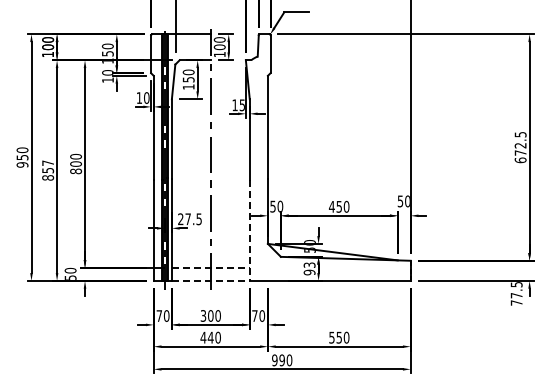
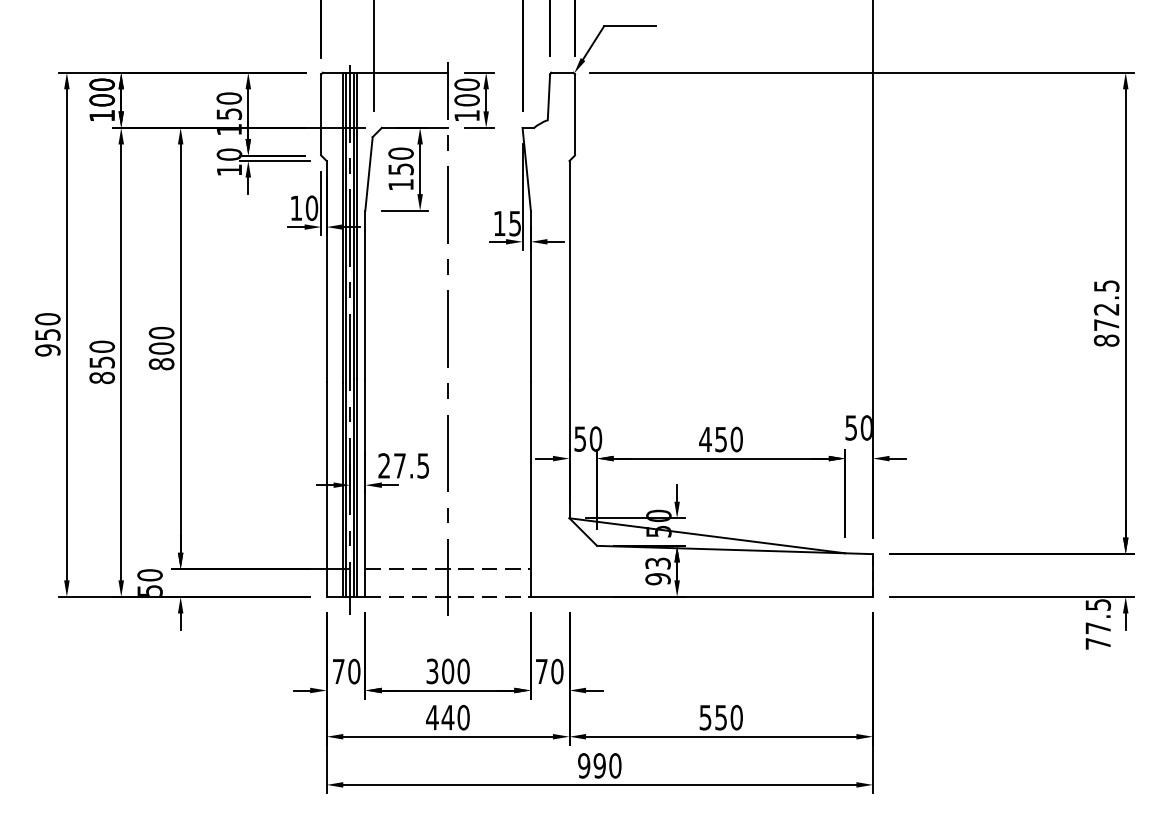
text: (520, 160) -> (1106, 340), 672.5 -> 872.5
text: (48, 163) -> (103, 347), 857 -> 850
line: (249, 230) -> (530, 489), dashed -> solid

